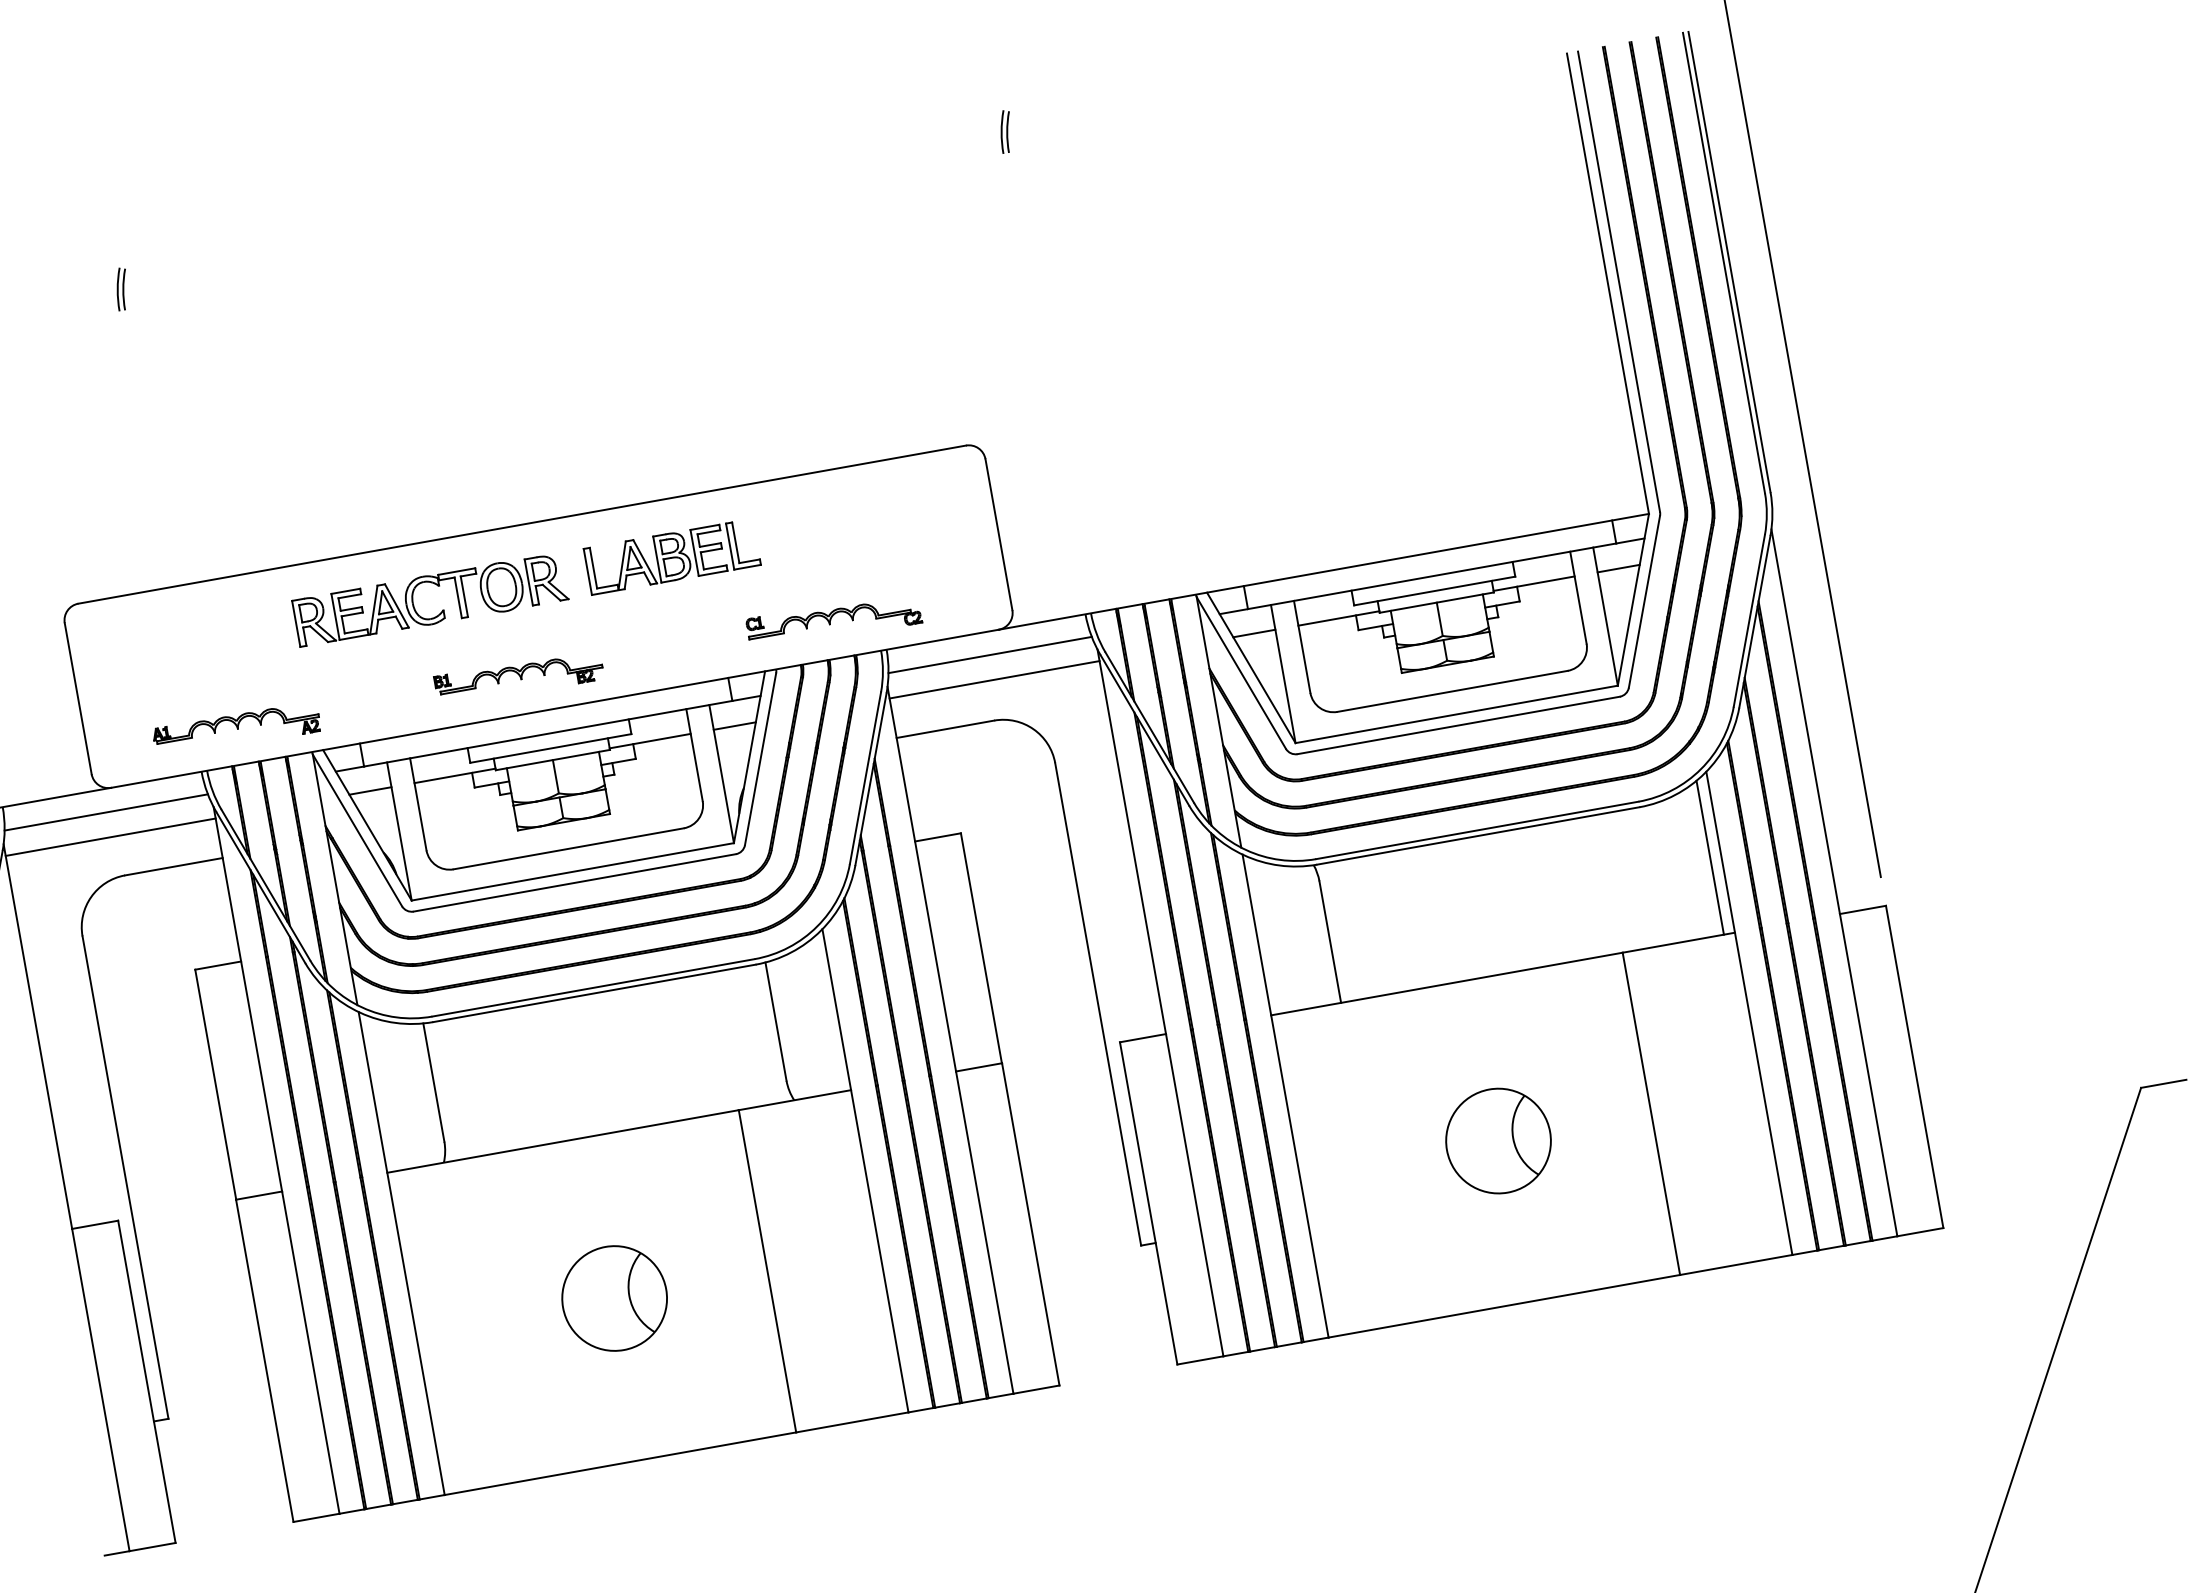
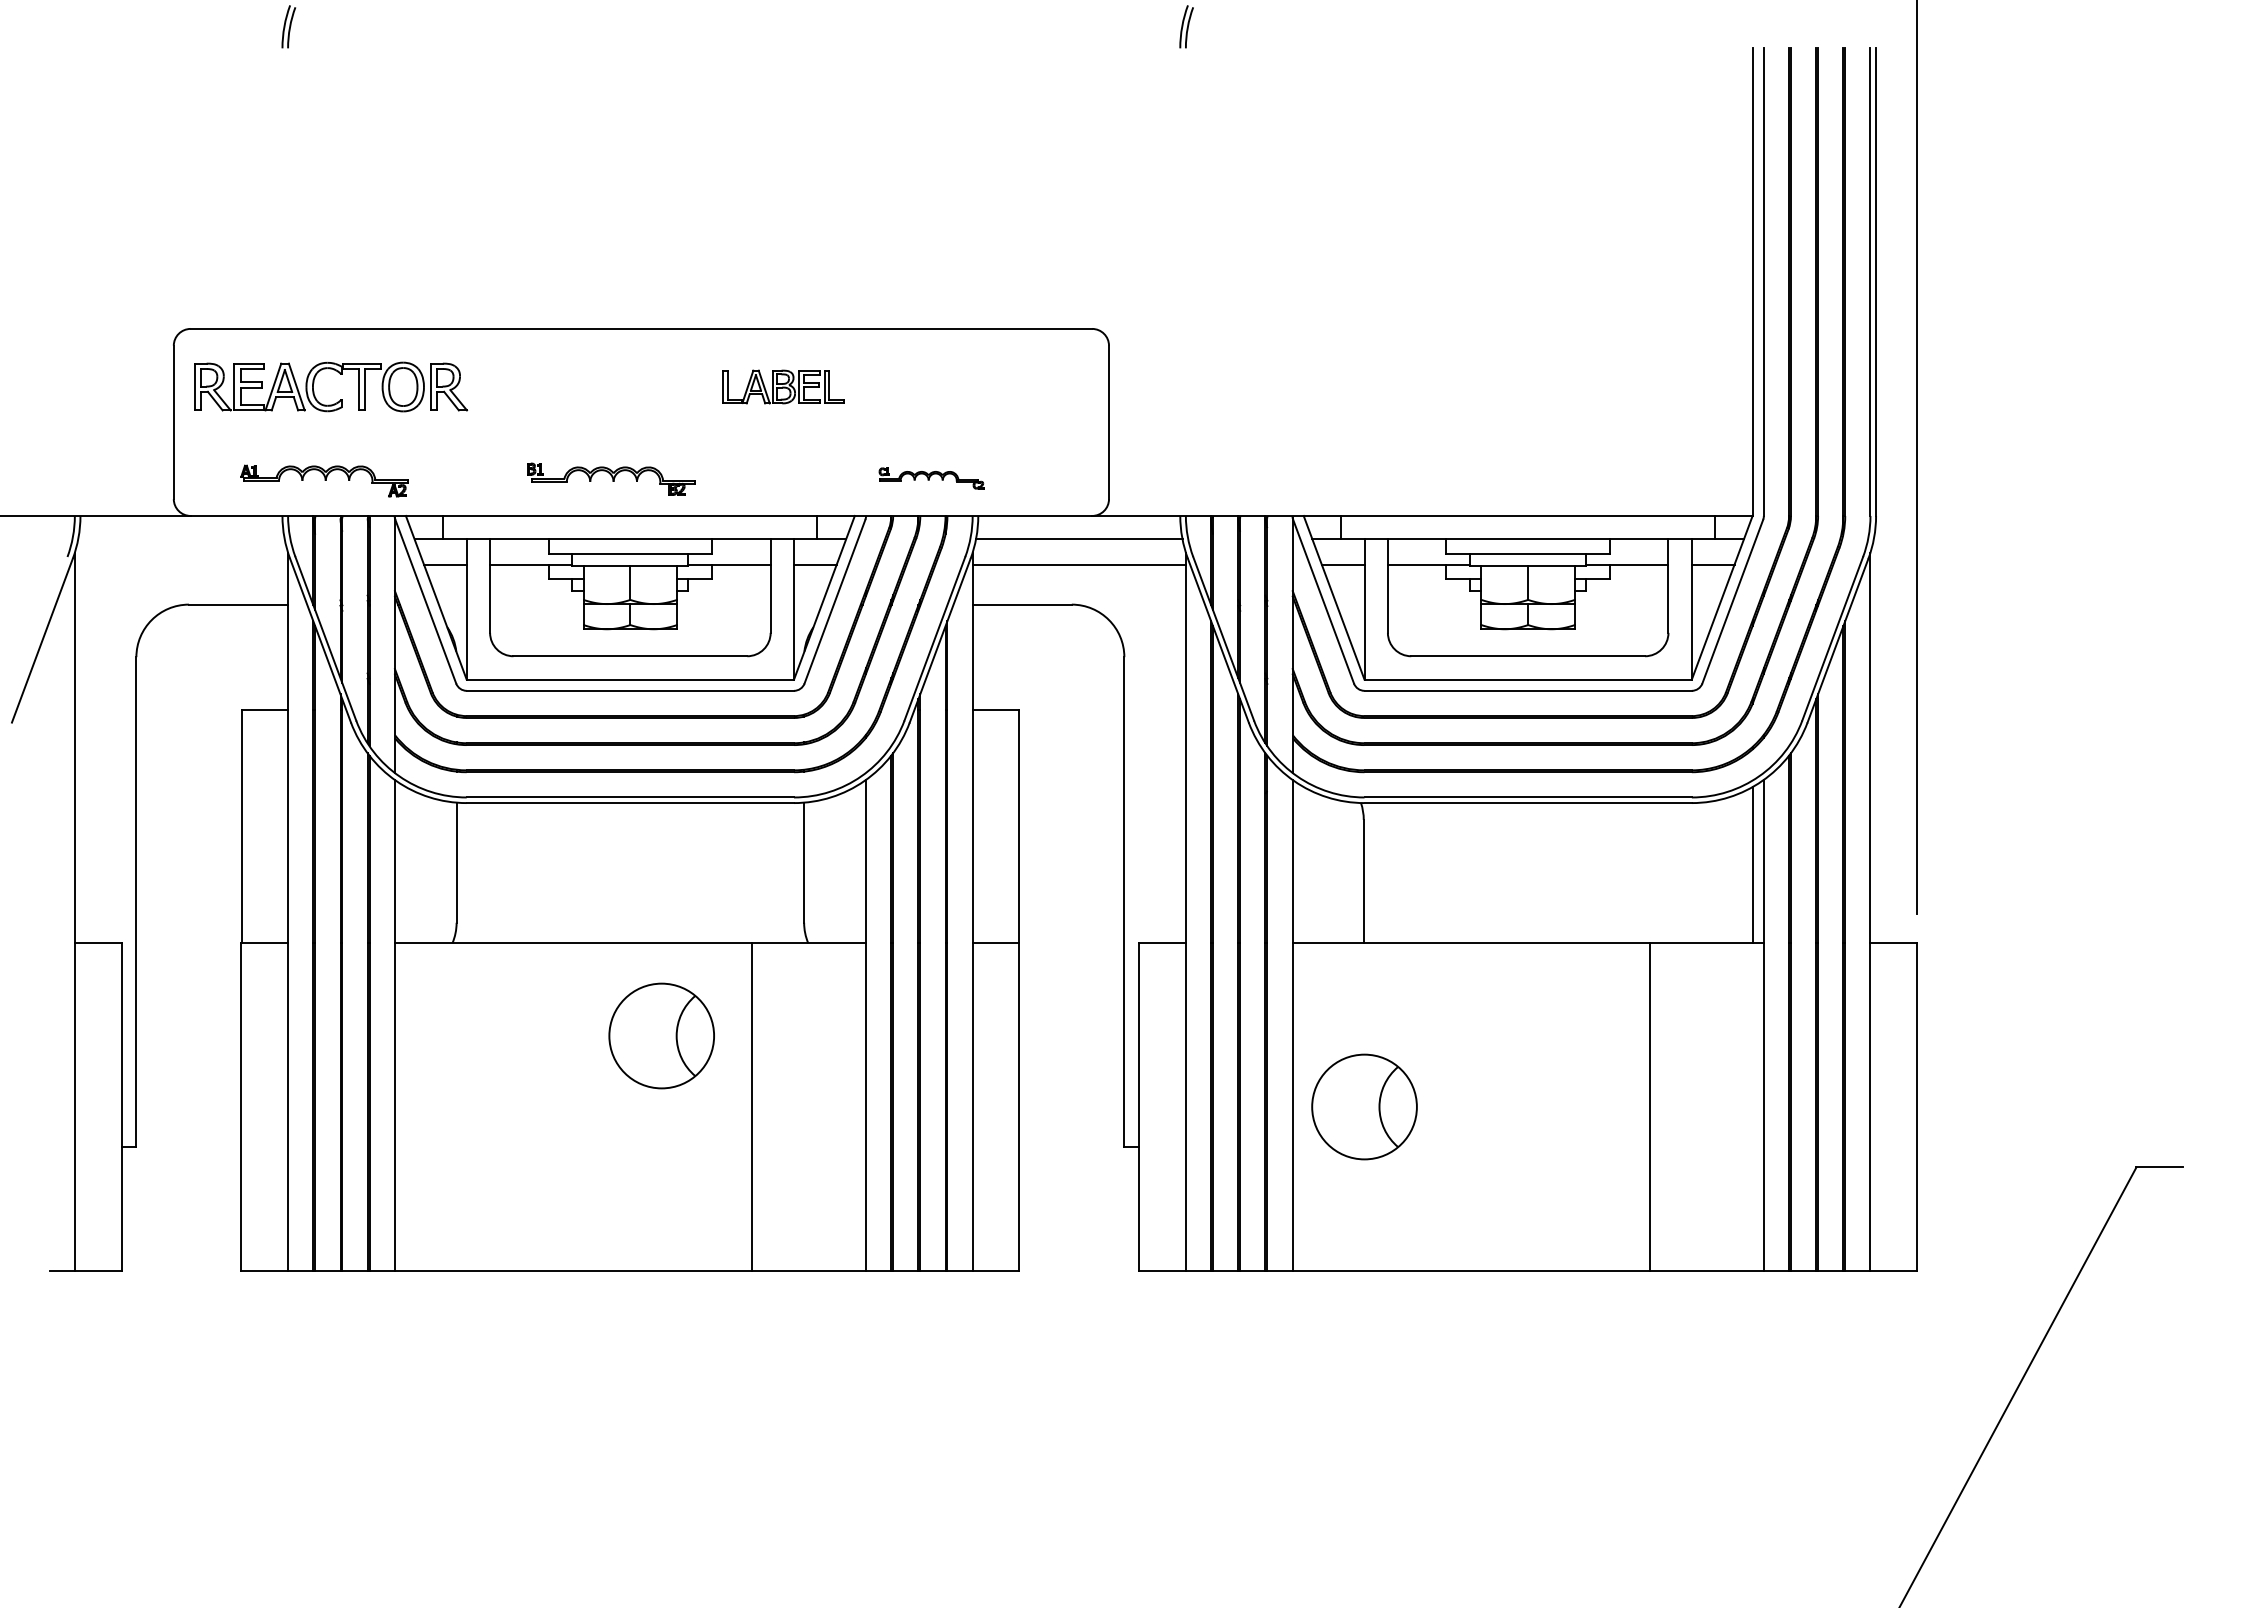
part: (672, 556) -> (783, 386), size x0.7
part: (437, 585) -> (340, 374), moved
part: (834, 621) -> (931, 478), size x0.6
line: (106, 812) -> (181, 539), removed
line: (110, 837) -> (181, 564), removed
part: (1498, 1140) -> (1364, 1106), moved
part: (614, 1298) -> (661, 1035), moved

